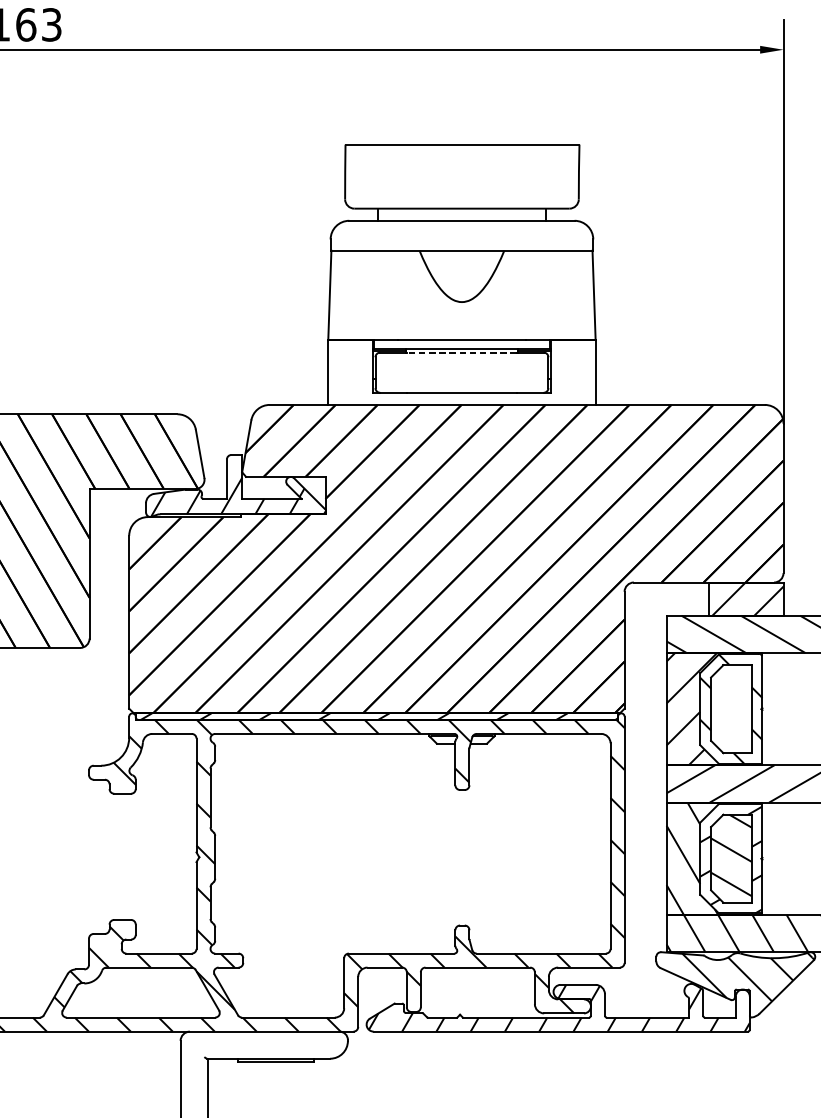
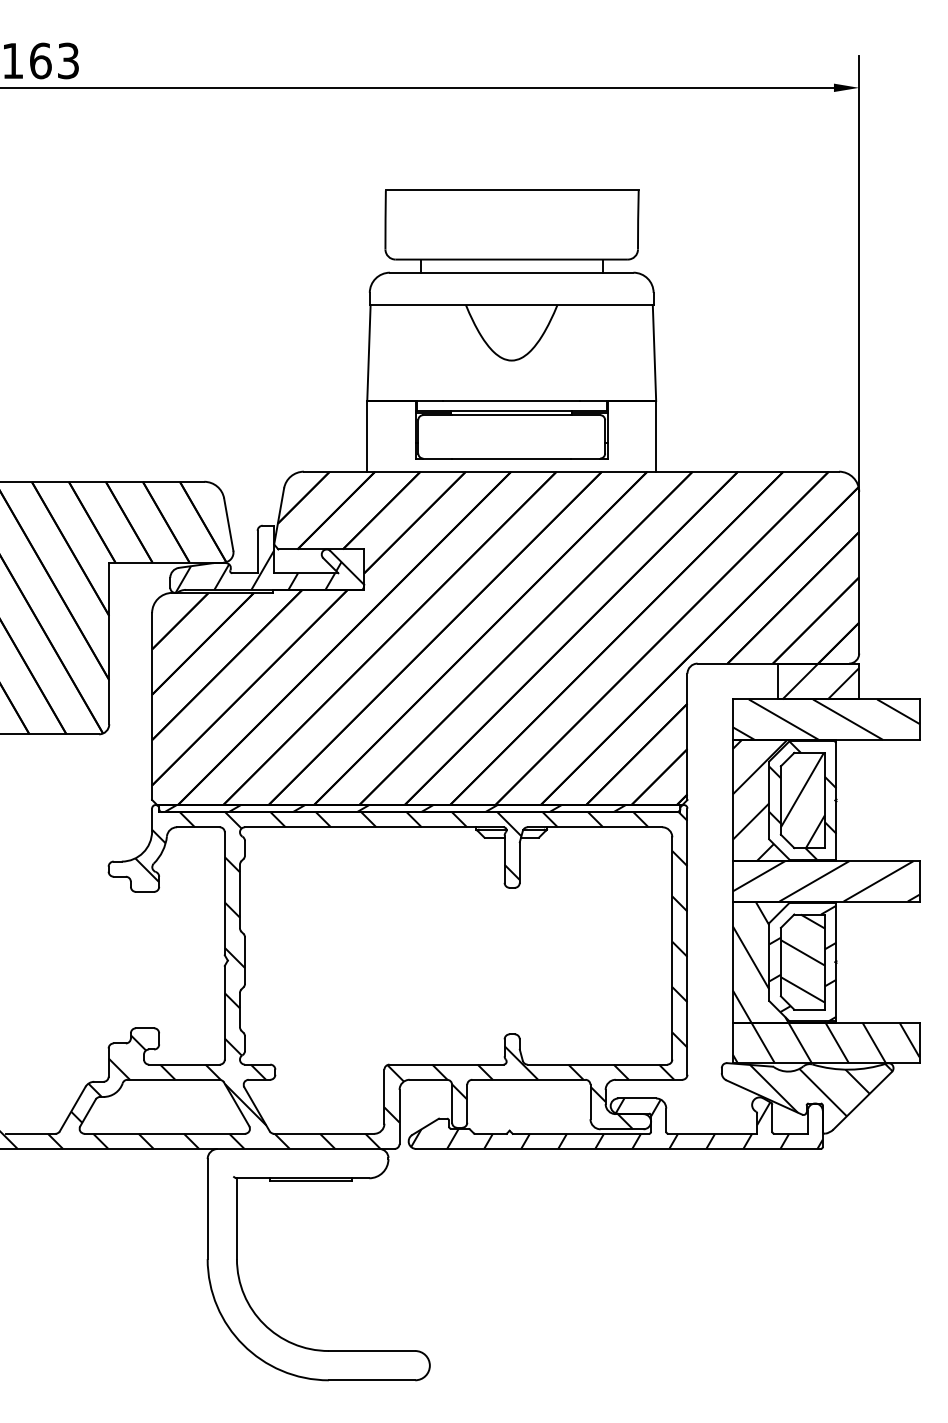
line: (461, 352) -> (511, 415), dashed -> solid
hatch: (731, 709) -> (802, 800), added

